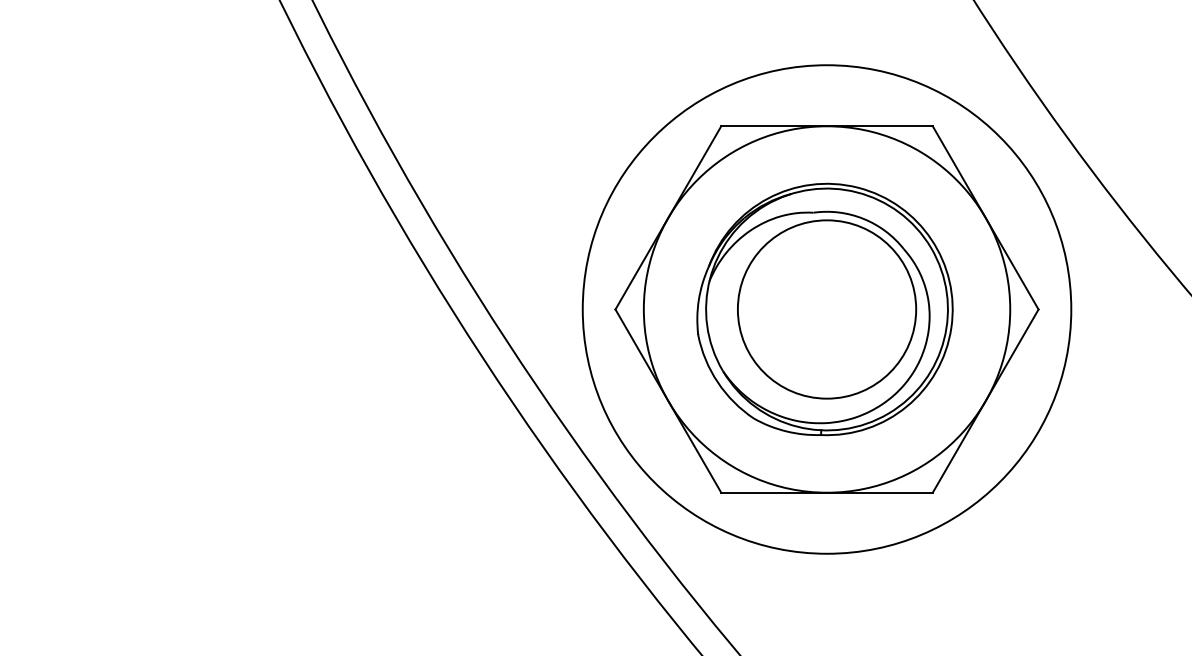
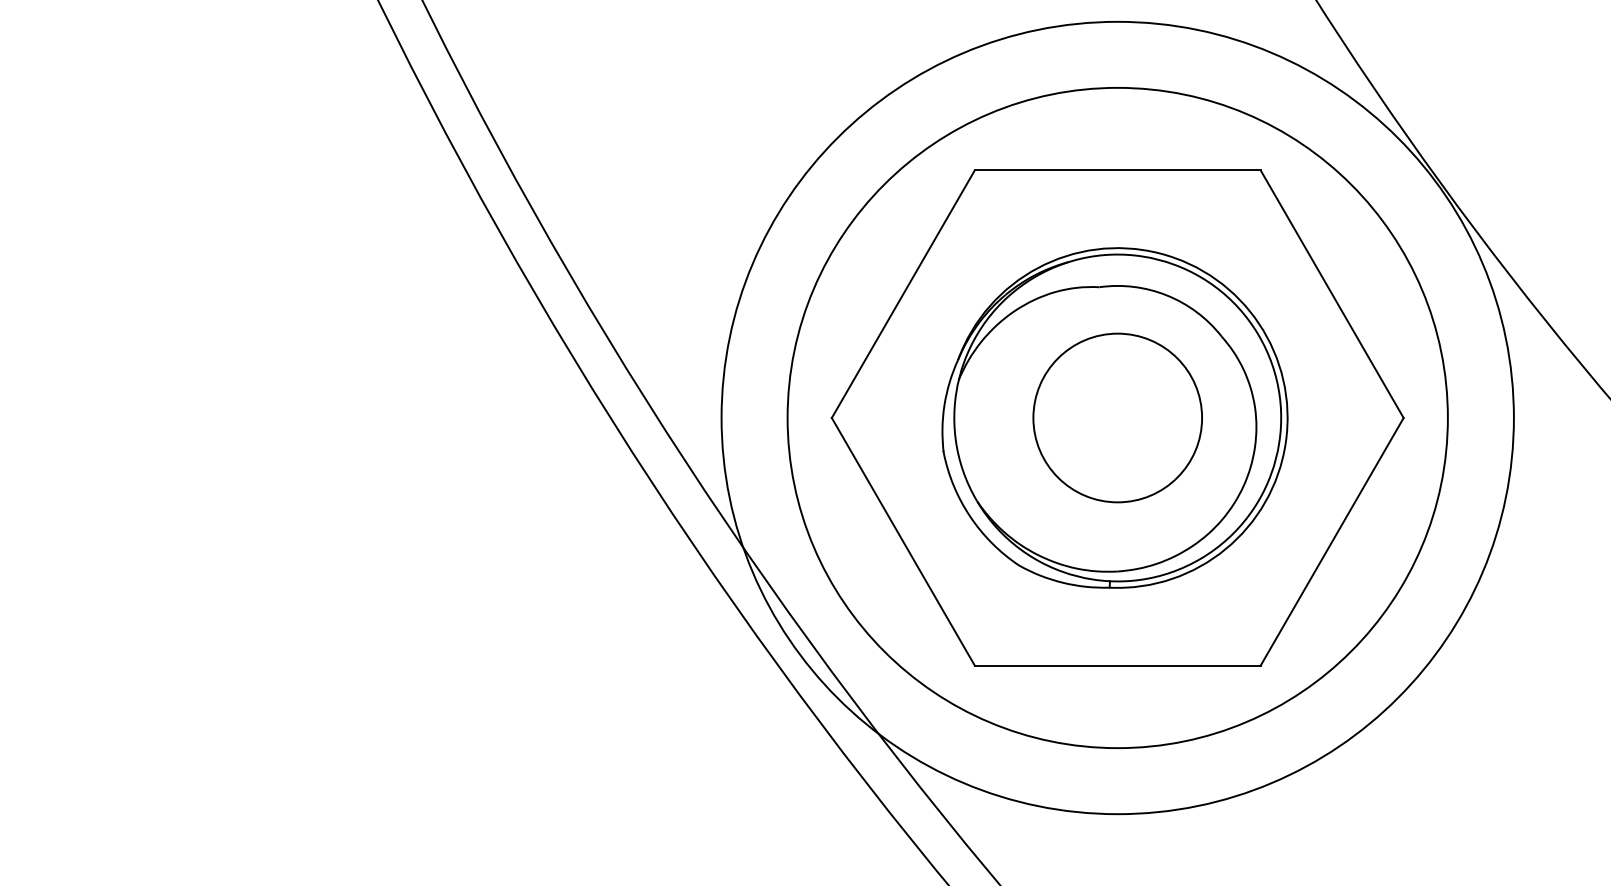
circle: (826, 309) -> (1117, 417), size x0.7
circle: (826, 309) -> (1117, 417), size x1.6

